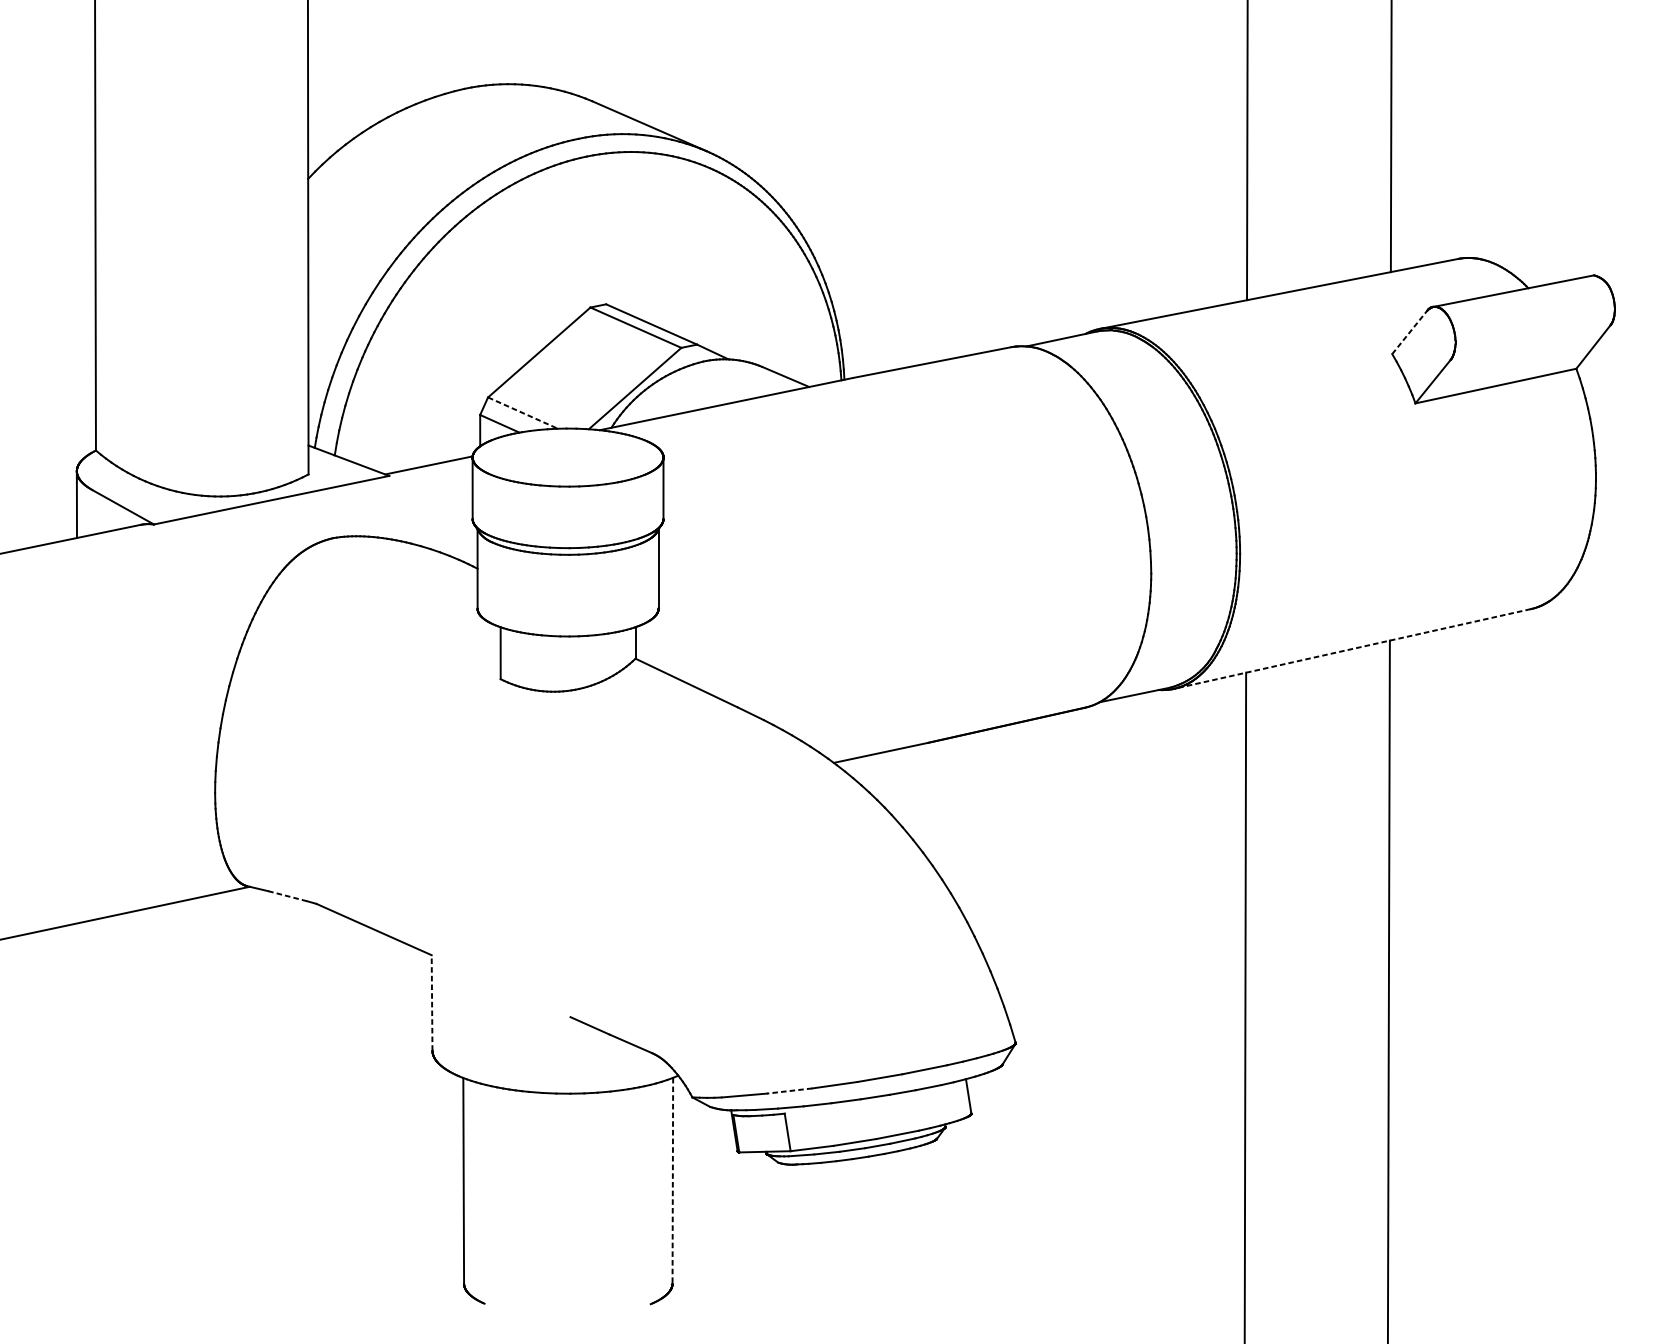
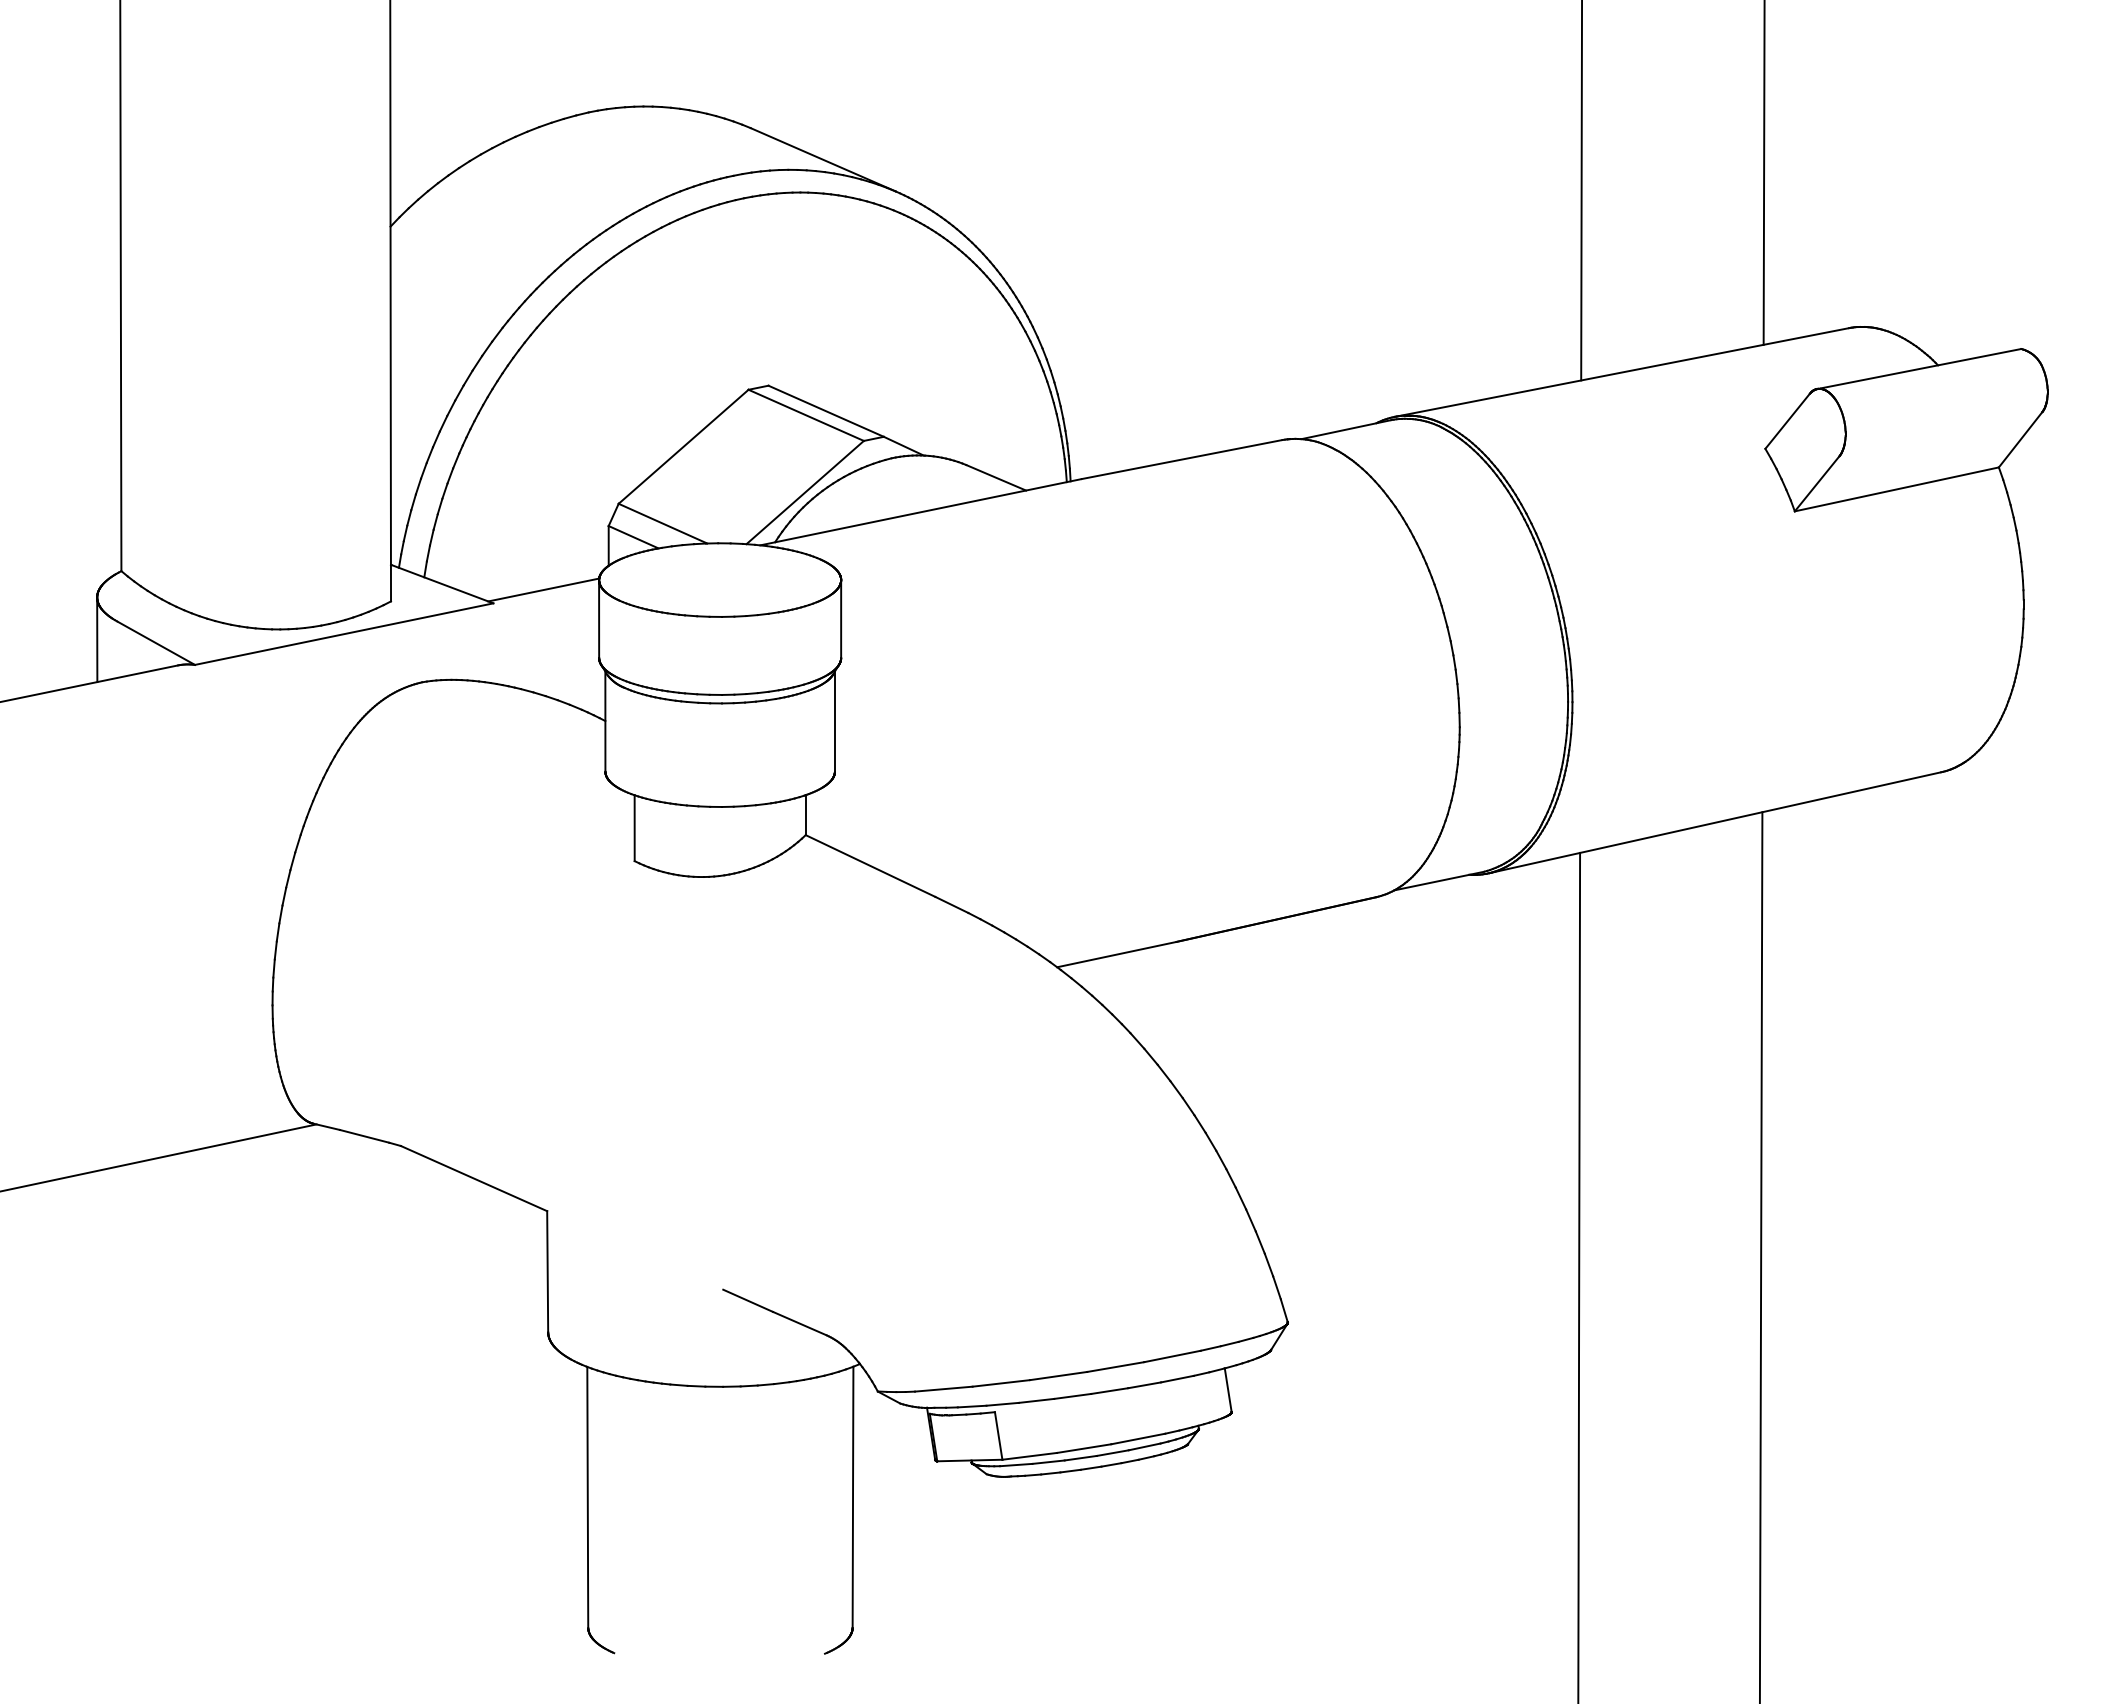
line: (1409, 331) -> (1787, 420), dashed -> solid
line: (522, 412) -> (662, 523), dashed -> solid
line: (1352, 648) -> (1714, 822), dashed -> solid
line: (287, 896) -> (364, 1136), dashed -> solid
line: (431, 1002) -> (547, 1271), dashed -> solid
line: (789, 1091) -> (1001, 1383), dashed -> solid
line: (673, 1180) -> (853, 1497), dashed -> solid

